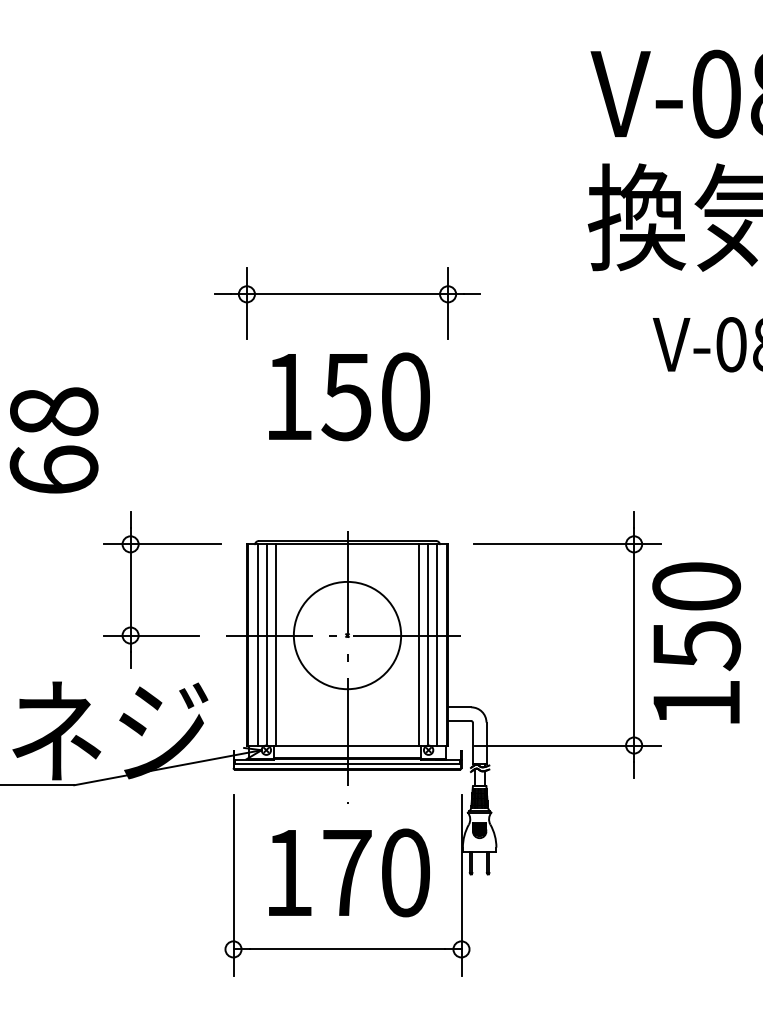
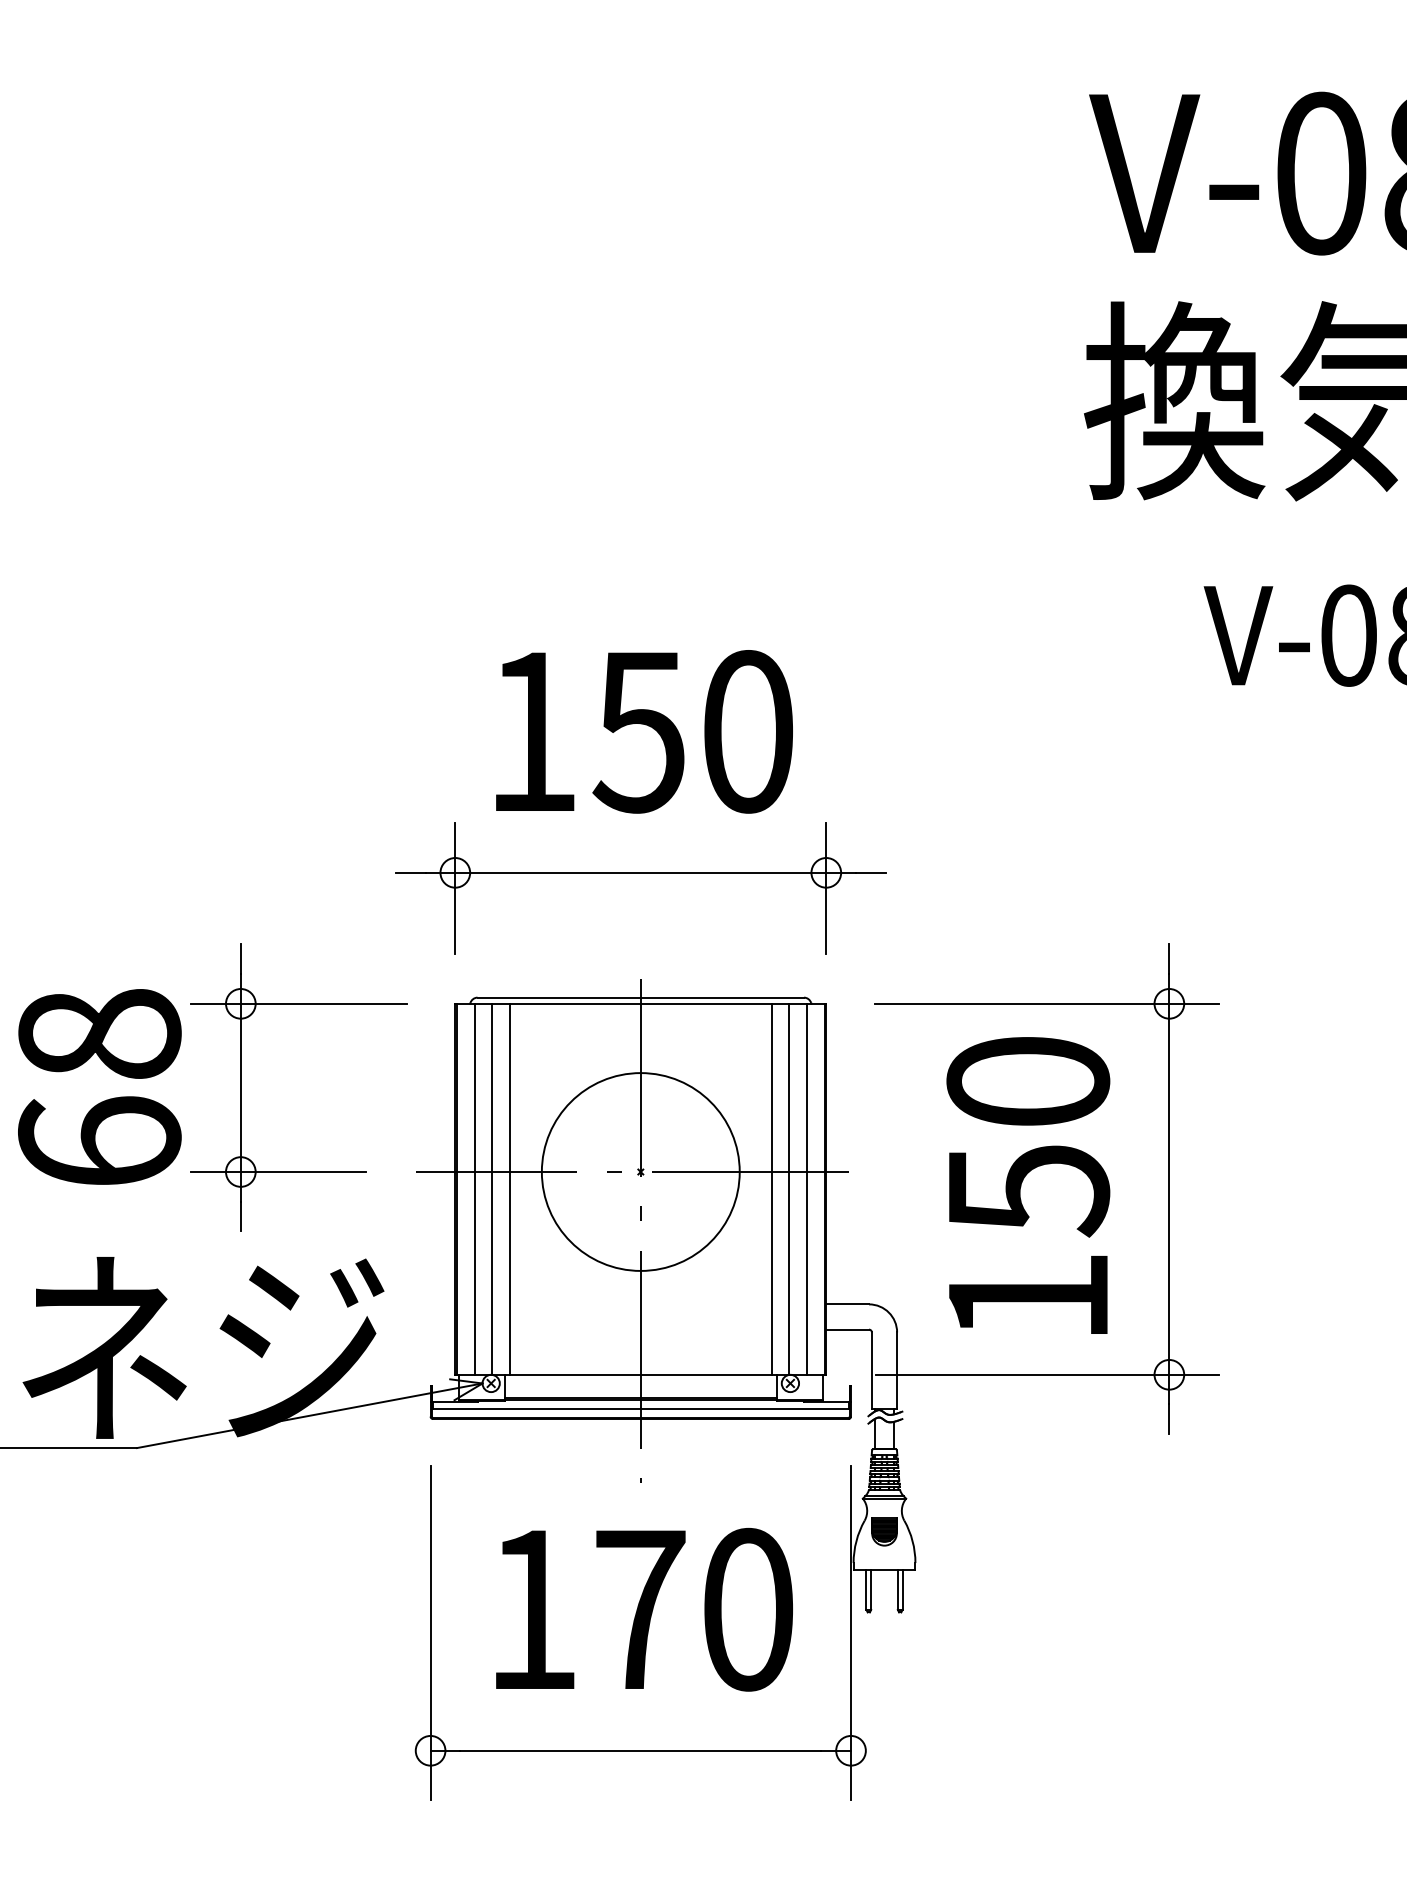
part: (347, 294) -> (640, 873), moved
text: (53, 440) -> (98, 1087), moved
text: (696, 642) -> (1028, 1184), moved

